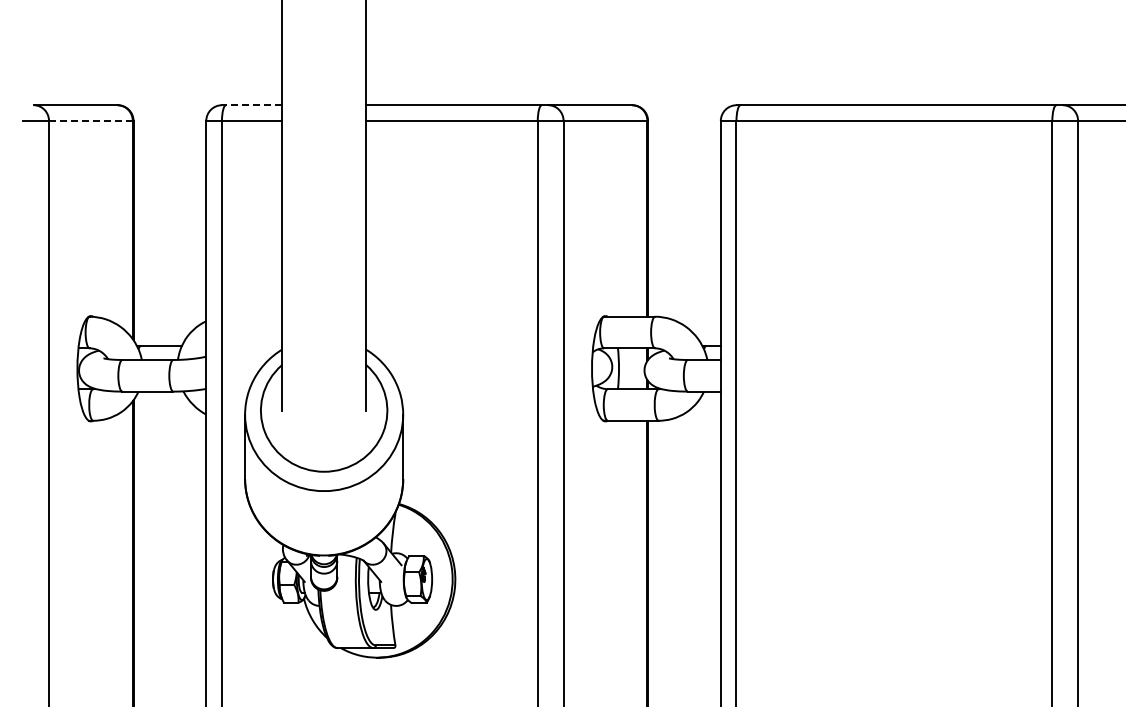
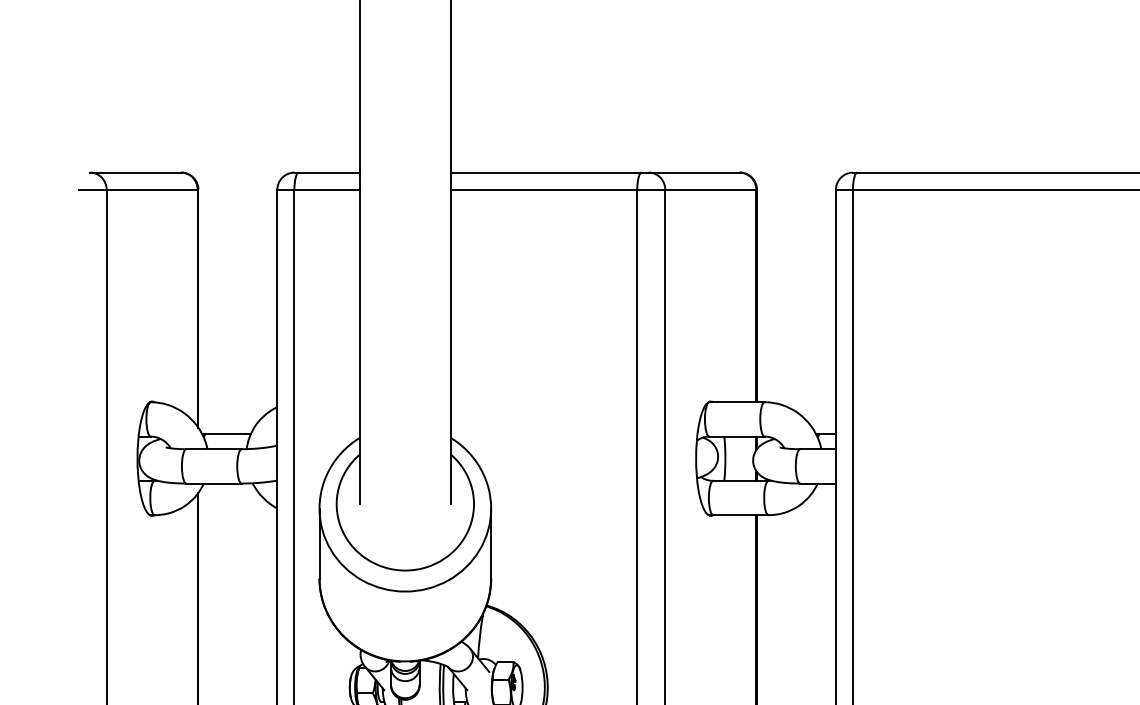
line: (254, 105) -> (329, 172), dashed -> solid
line: (90, 121) -> (151, 190), dashed -> solid

